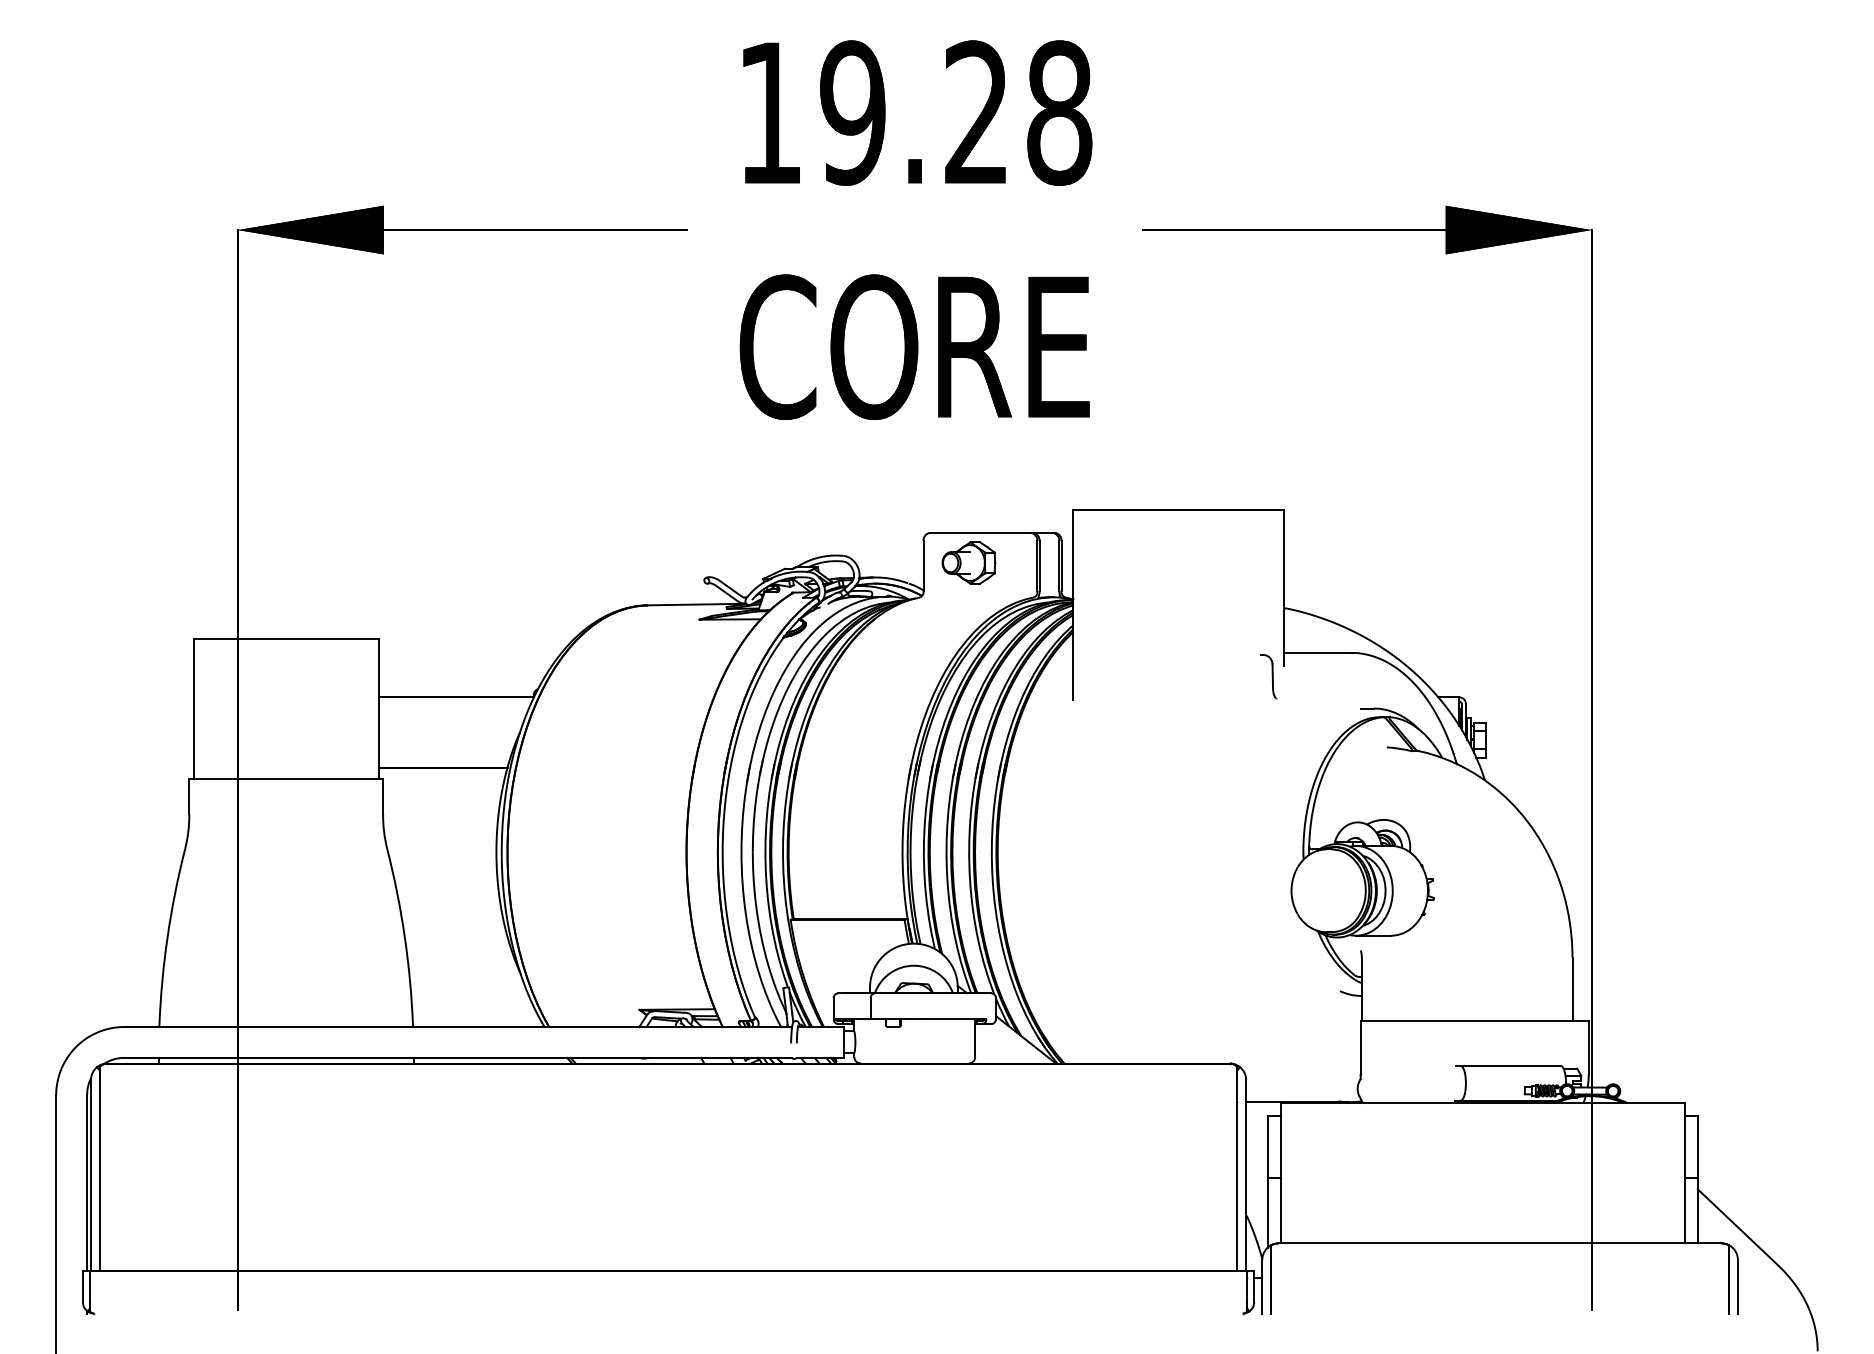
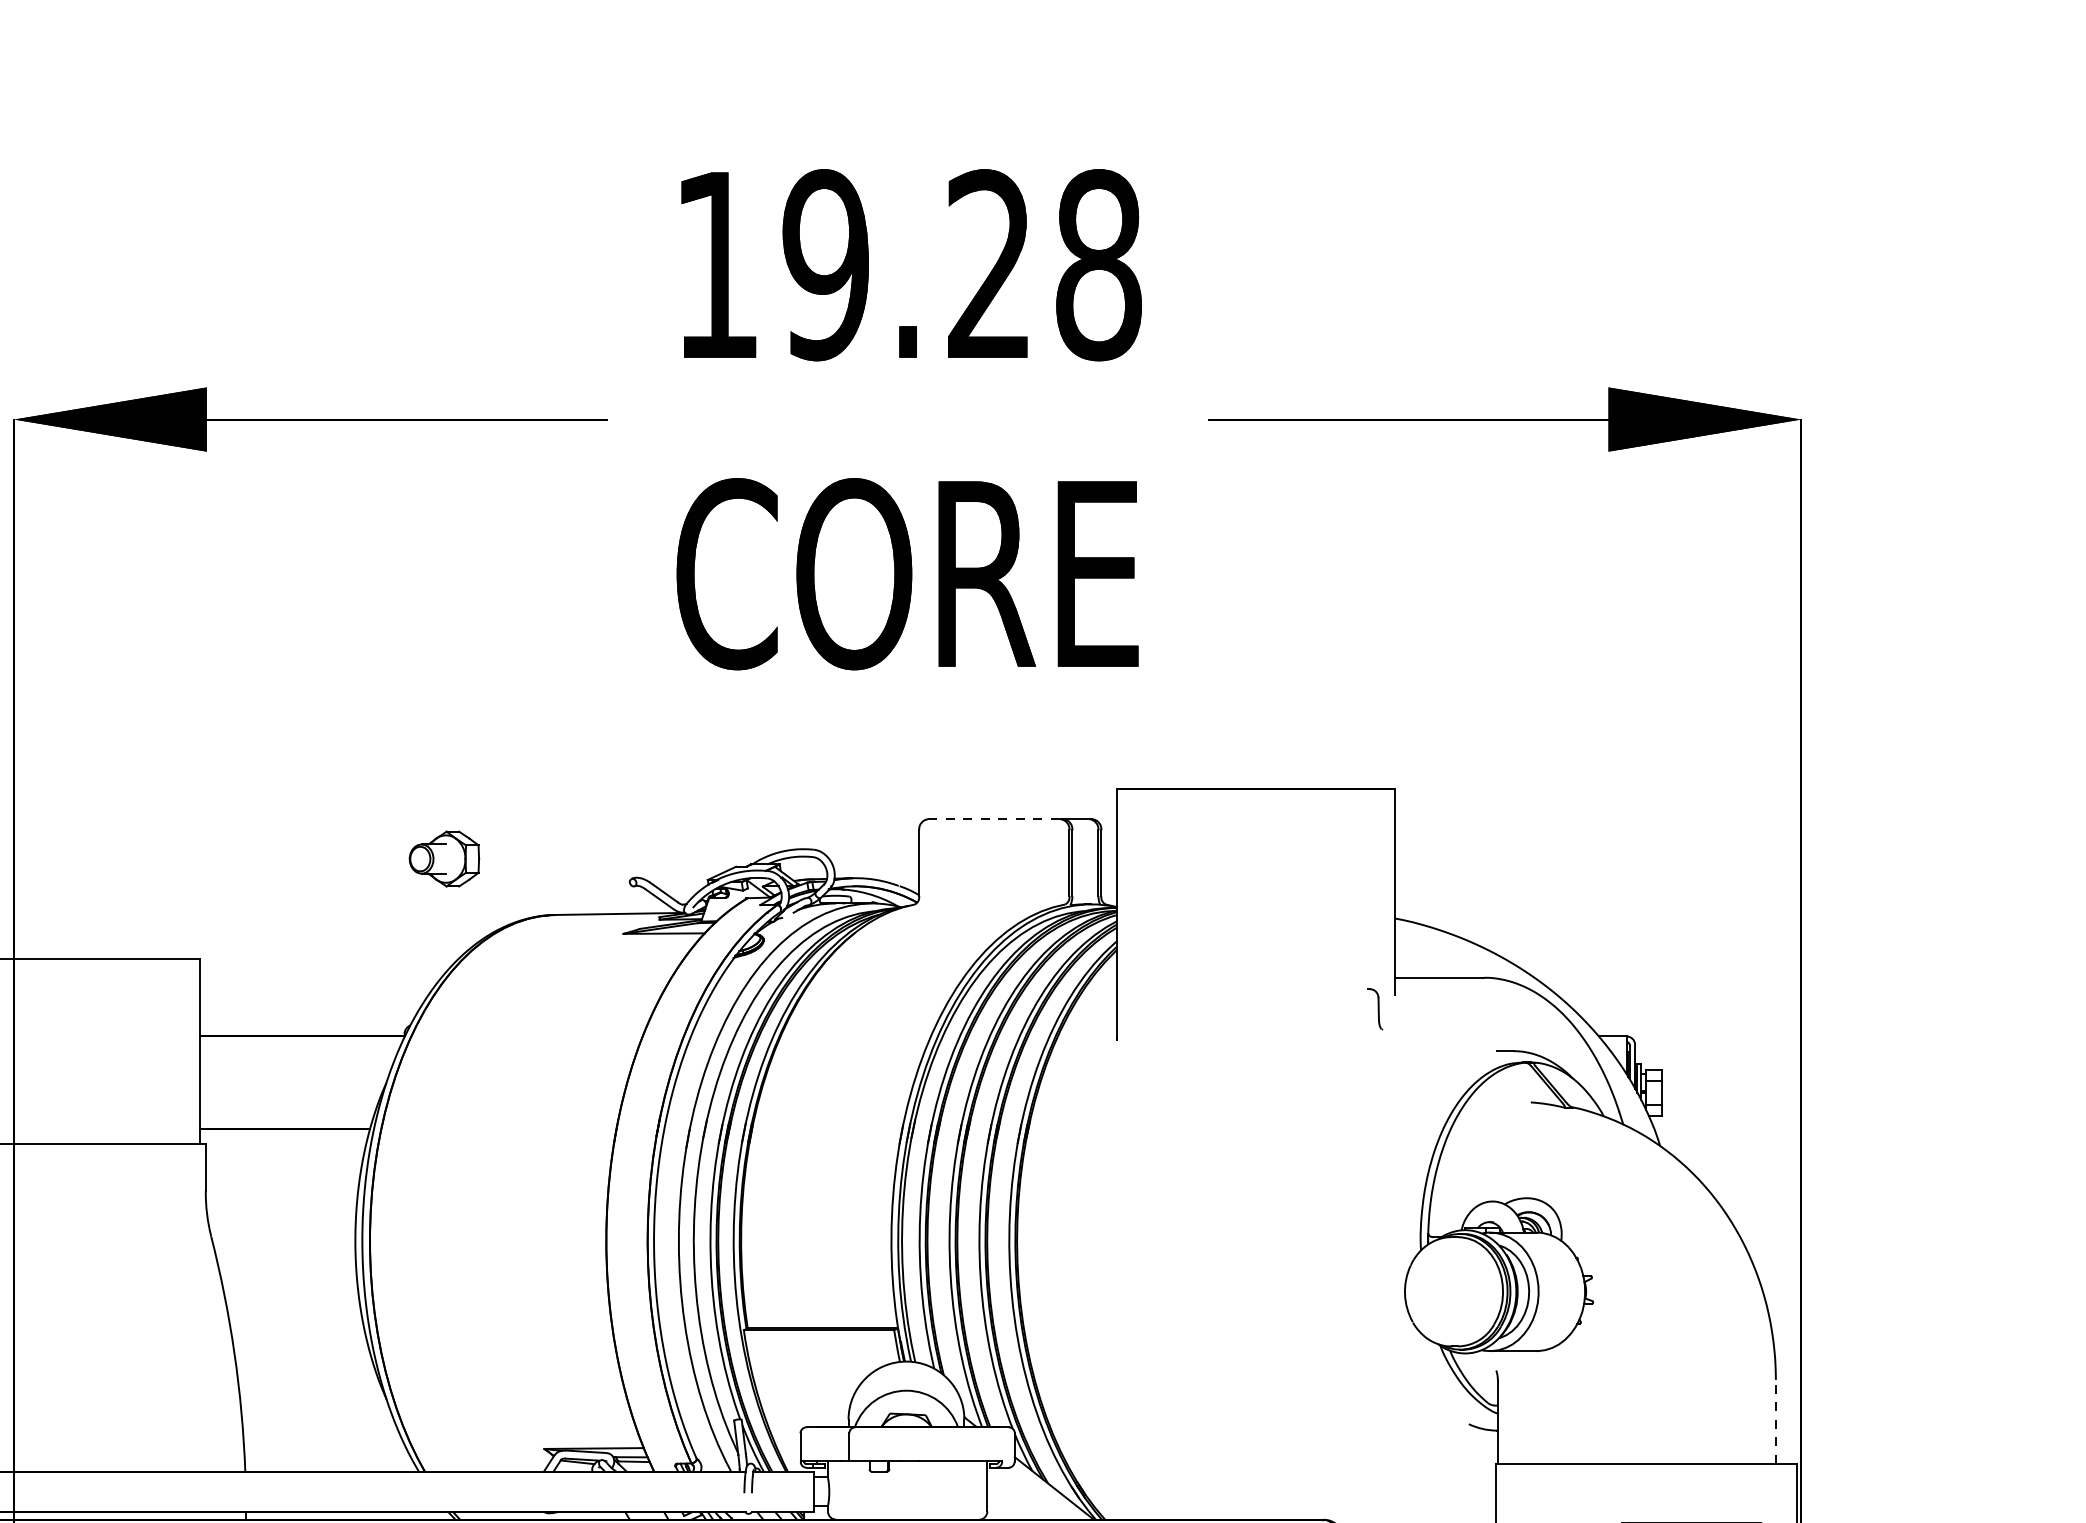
line: (980, 532) -> (994, 818), solid -> dashed
part: (968, 562) -> (443, 858), moved
part: (1268, 676) -> (1374, 1008), size x0.7
line: (1572, 989) -> (1775, 1422), solid -> dashed

